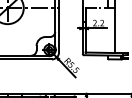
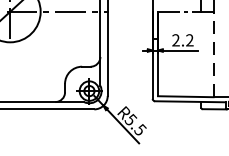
line: (114, 30) -> (213, 54), solid -> dashed

